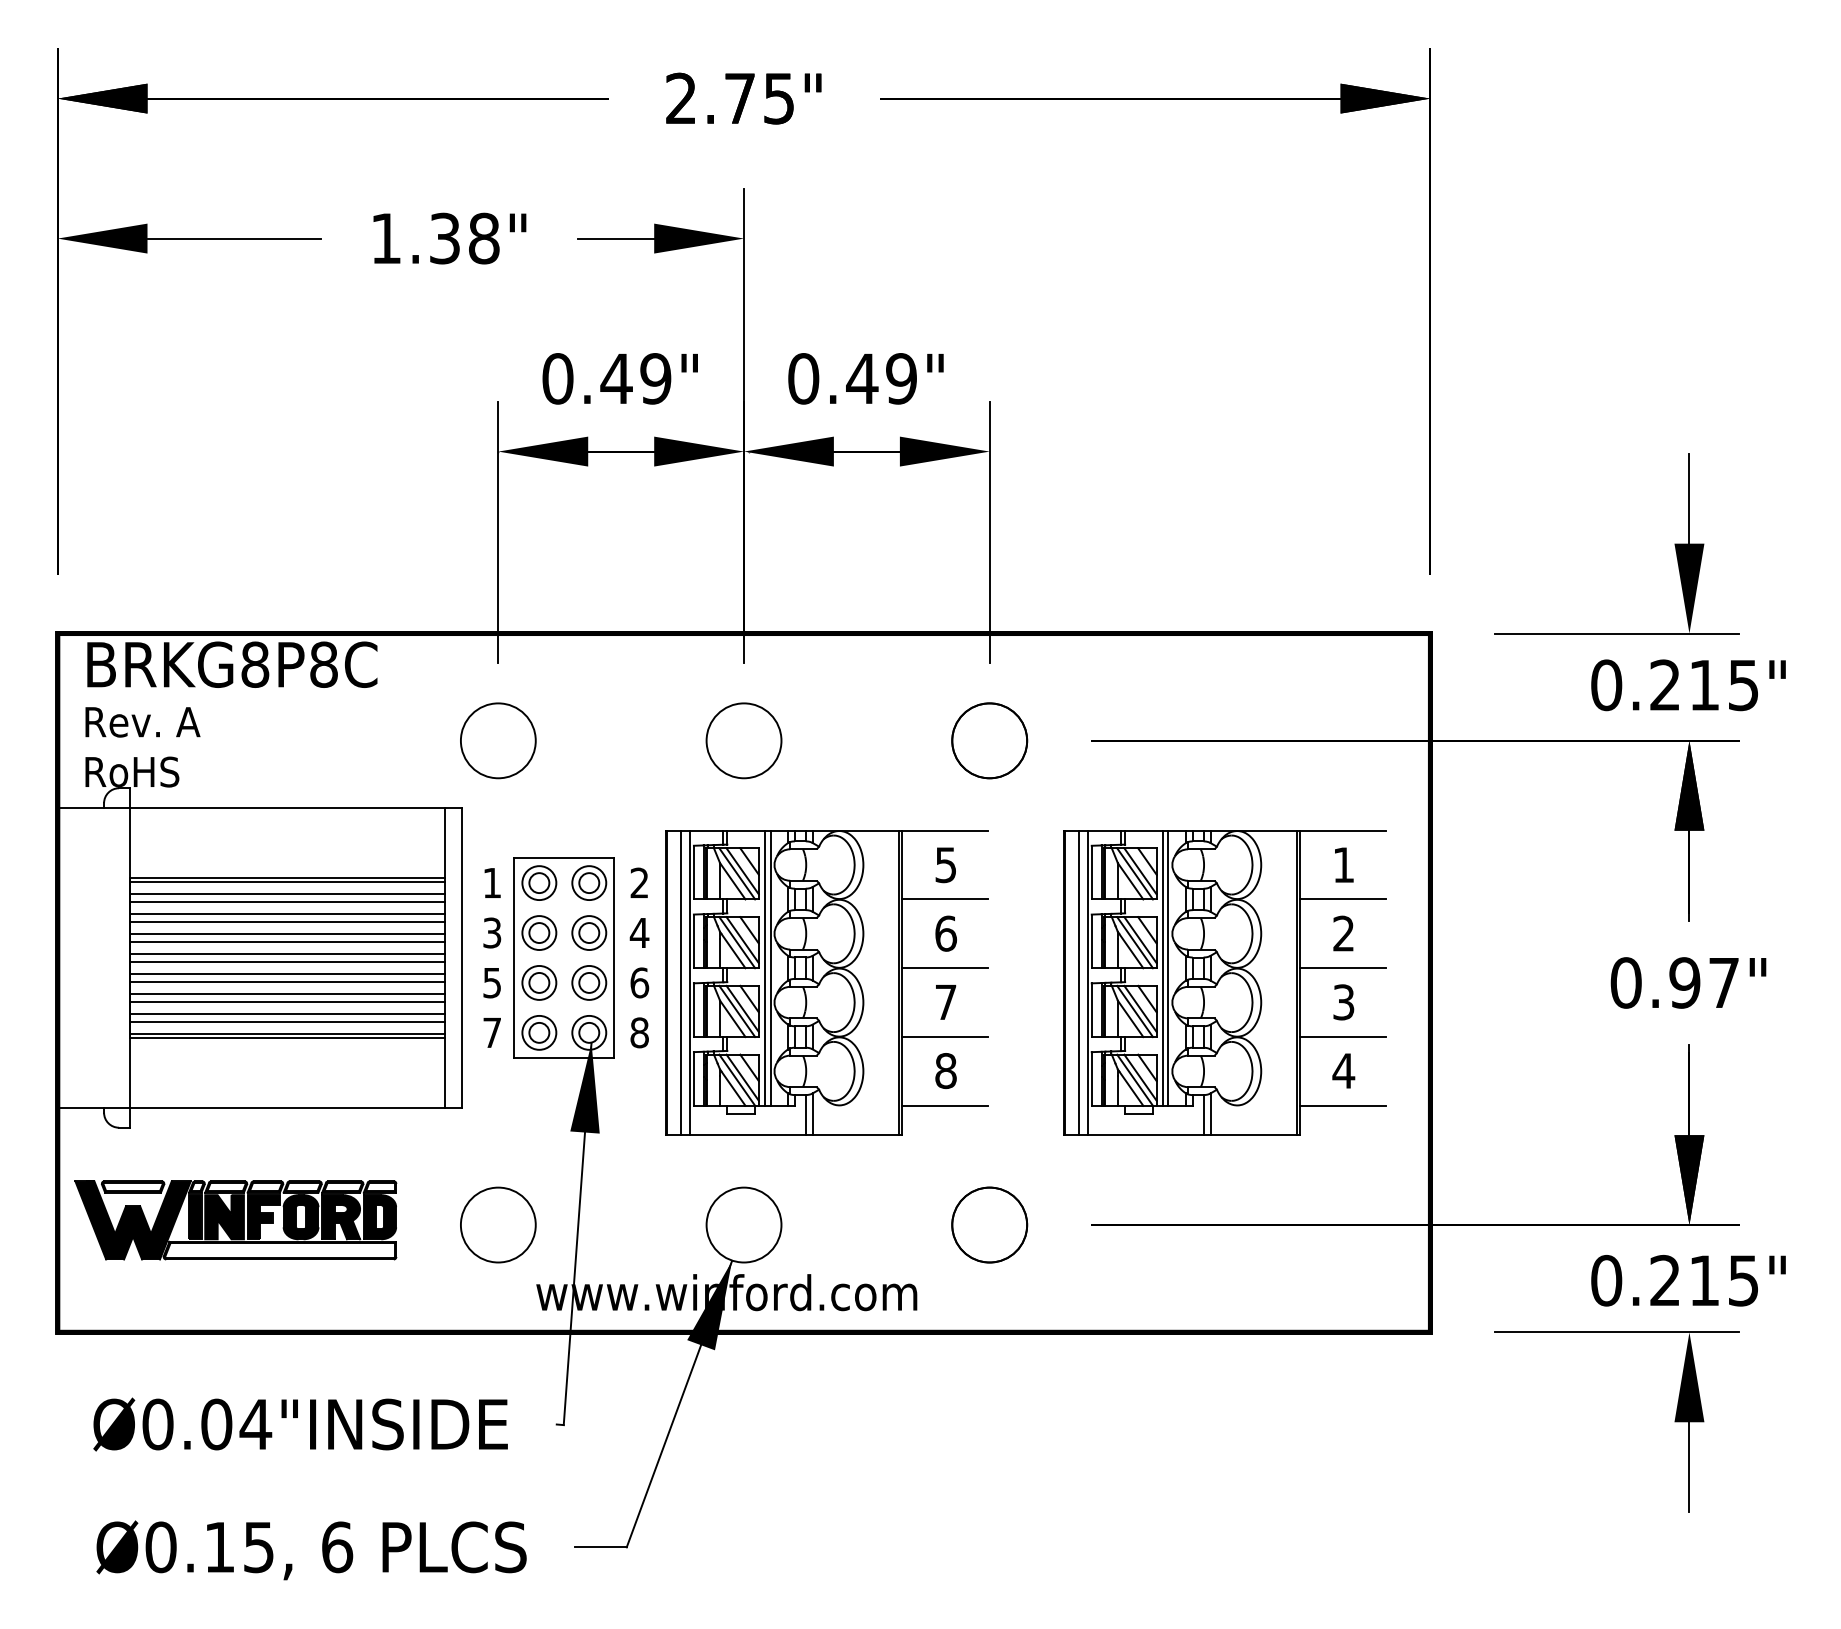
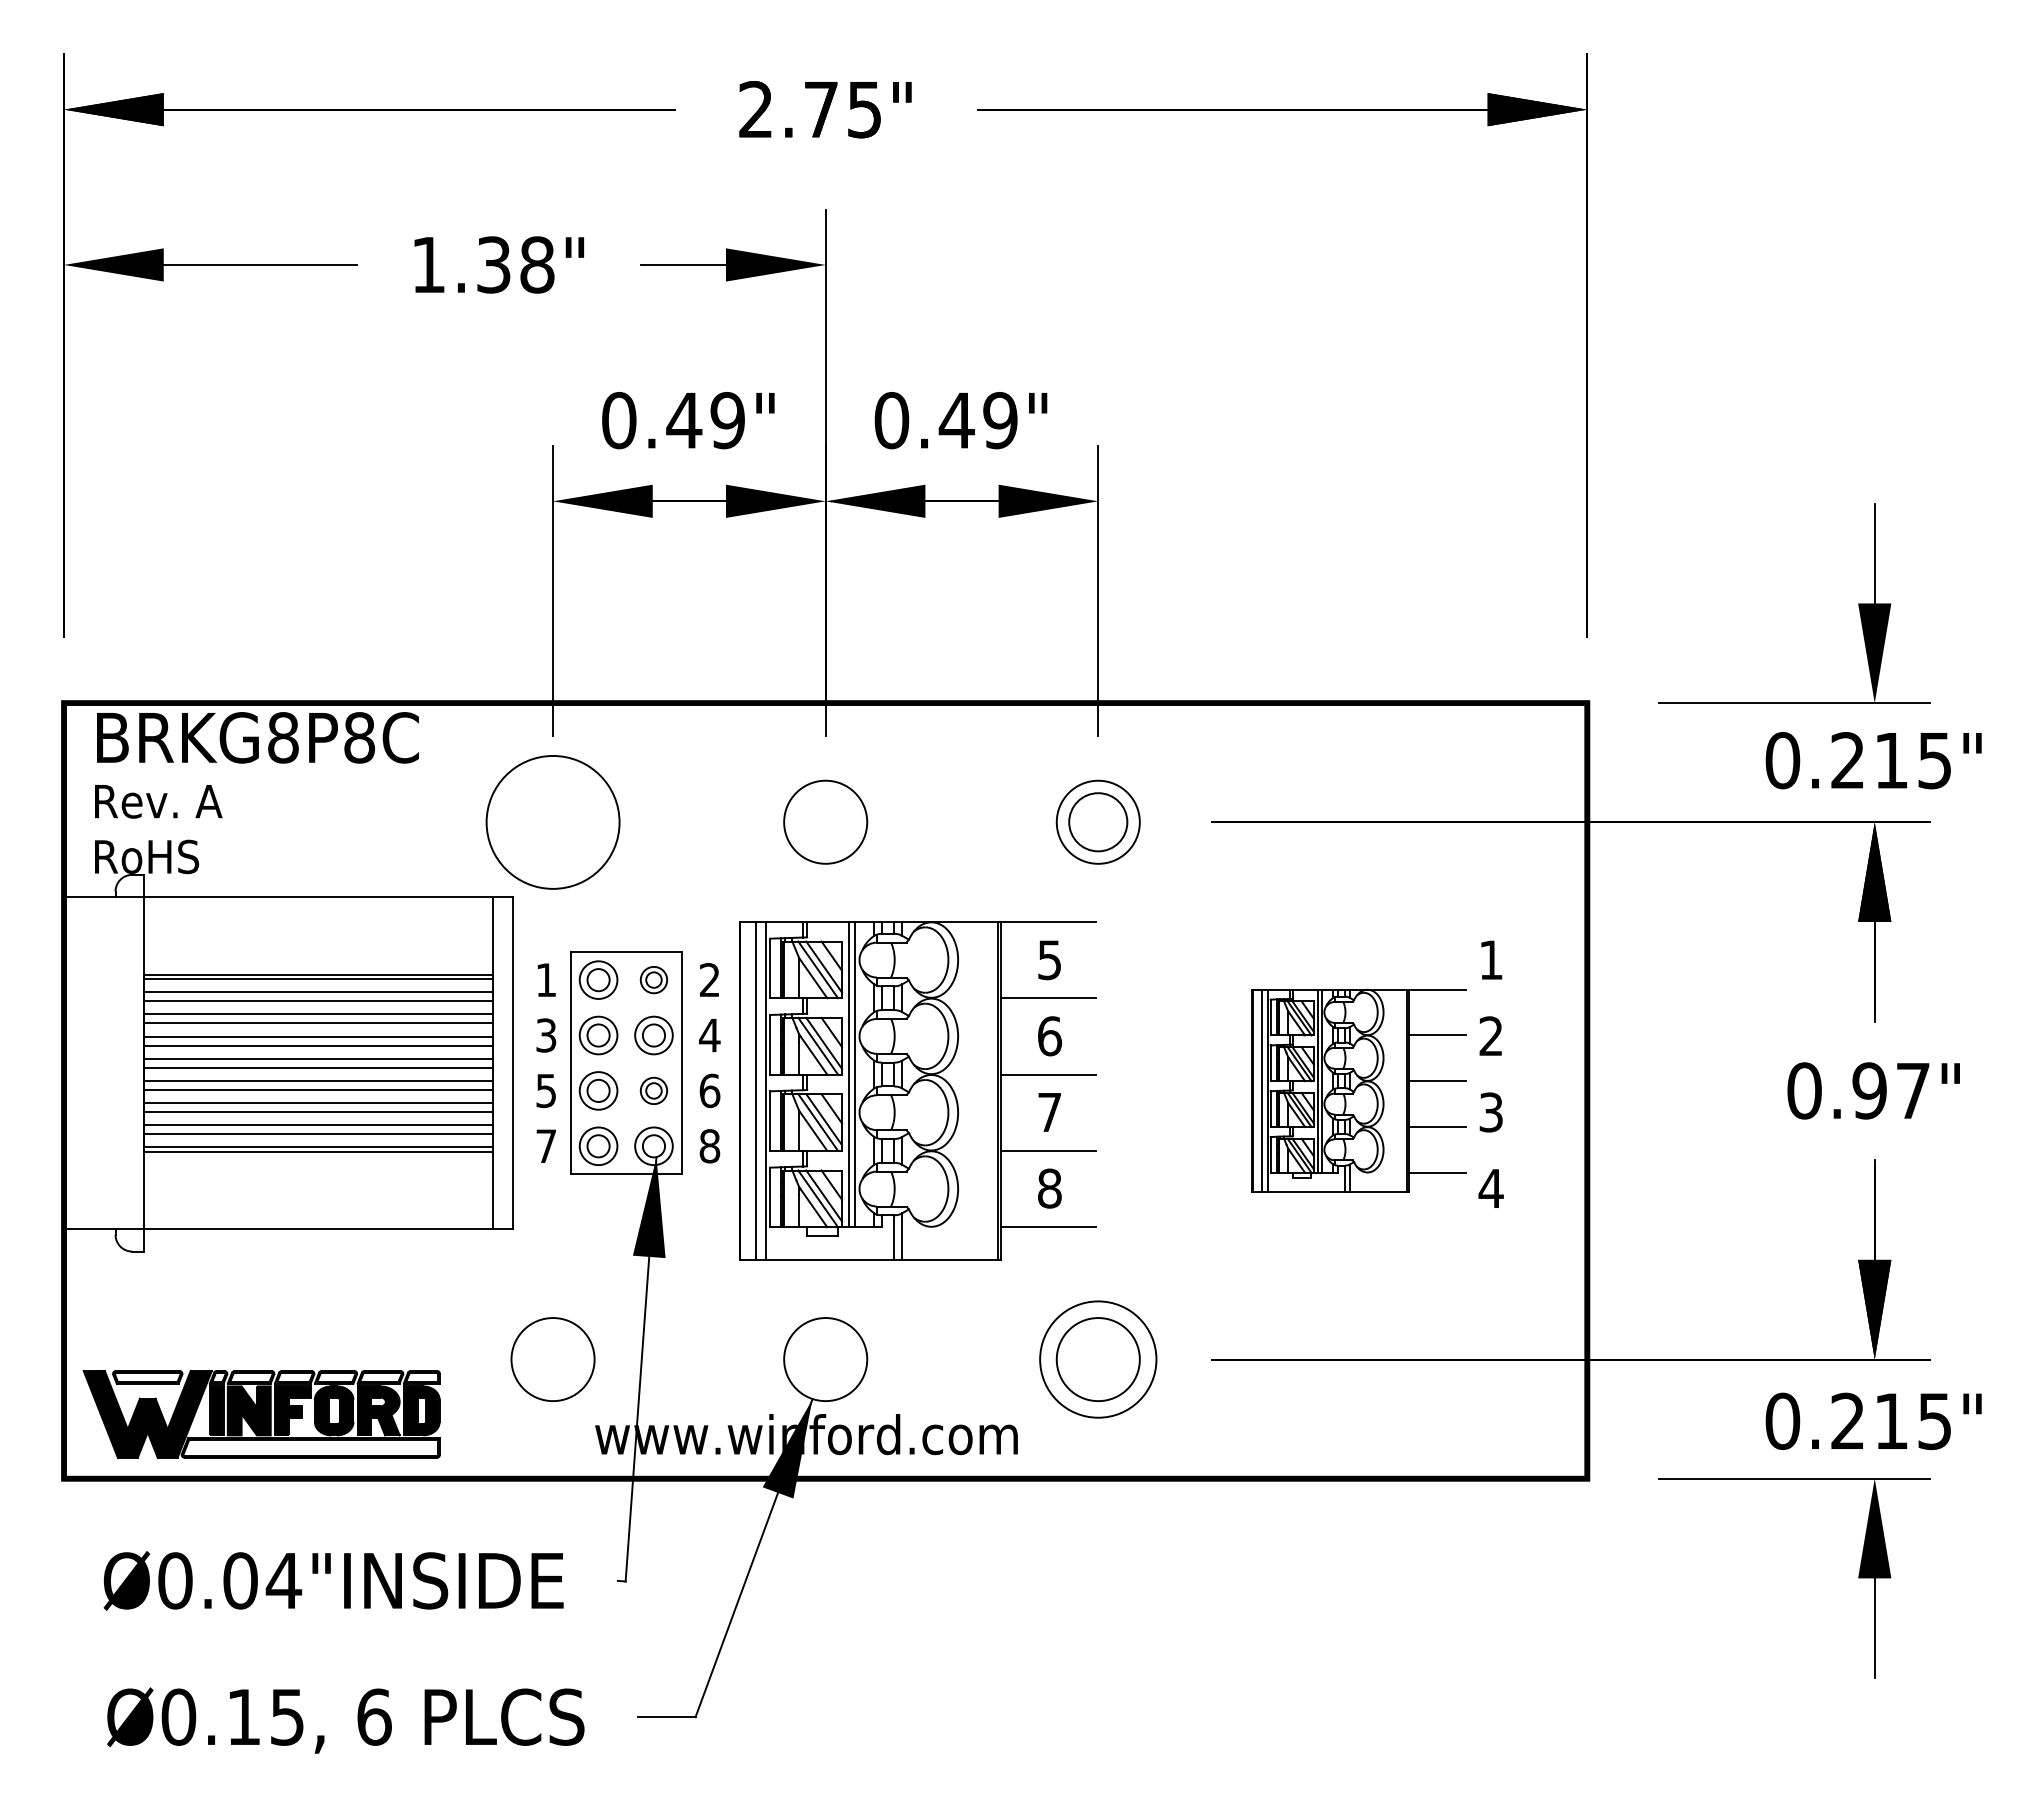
circle: (497, 740) -> (552, 821), size x1.6
circle: (988, 740) -> (1097, 821), size x0.7
part: (588, 882) -> (653, 979), size x0.7
part: (588, 982) -> (653, 1090), size x0.7
part: (1225, 982) -> (1359, 1090), size x0.6
part: (235, 1220) -> (261, 1414), moved
circle: (988, 1224) -> (1097, 1359), size x1.4

